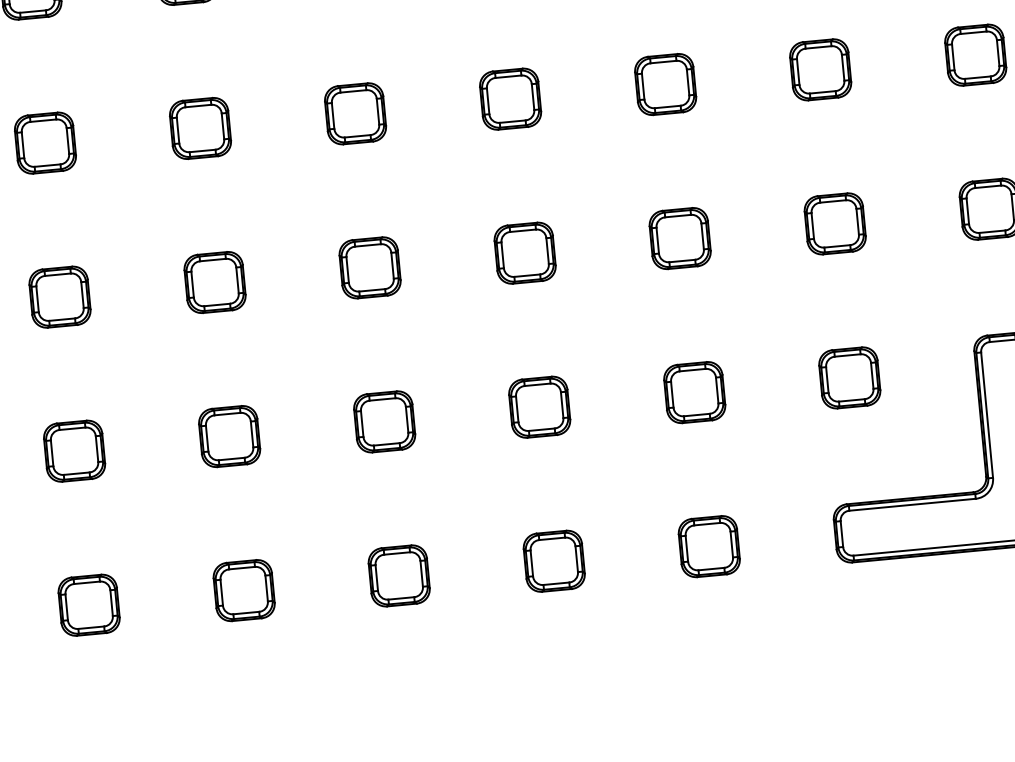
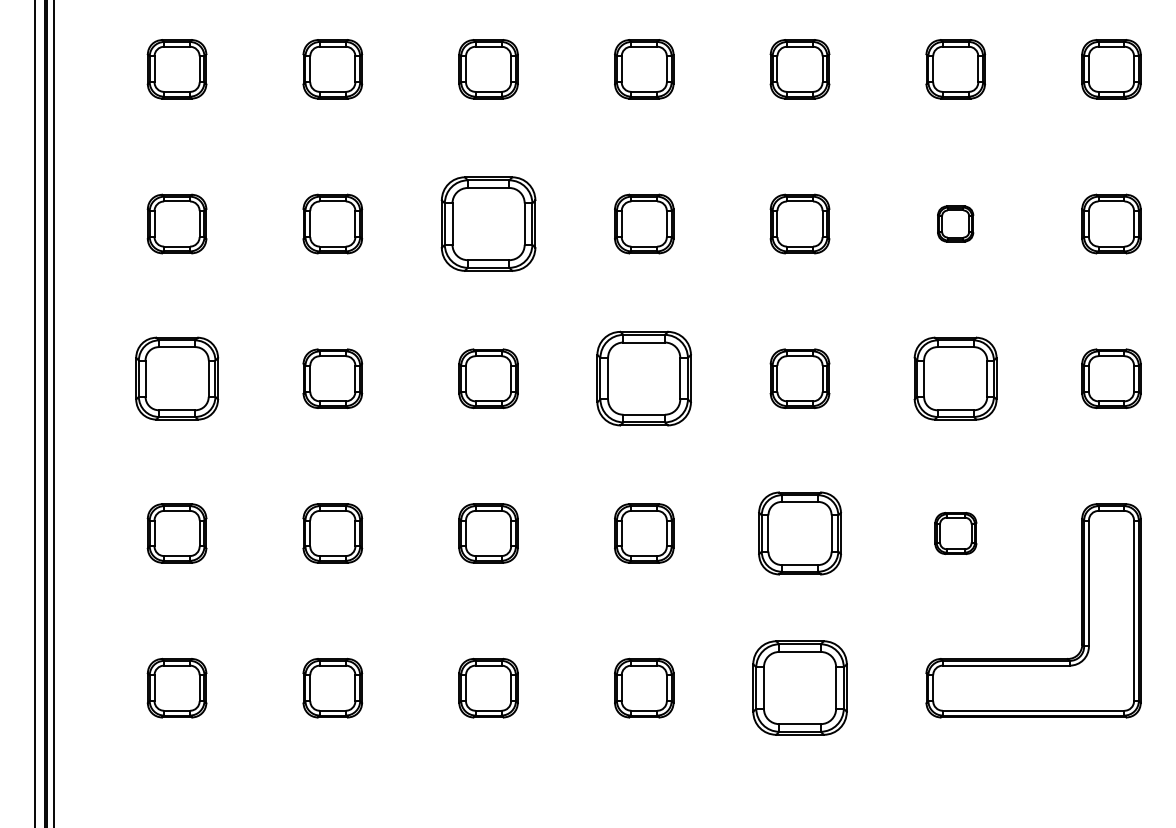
part: (820, 69) -> (955, 223), size x0.6
part: (355, 113) -> (488, 223), size x1.6
part: (834, 223) -> (955, 378), size x1.4
part: (525, 252) -> (644, 378), size x1.6
part: (59, 296) -> (176, 378), size x1.4
part: (849, 377) -> (955, 533), size x0.7
part: (694, 392) -> (799, 533), size x1.4
part: (708, 546) -> (799, 688), size x1.6

